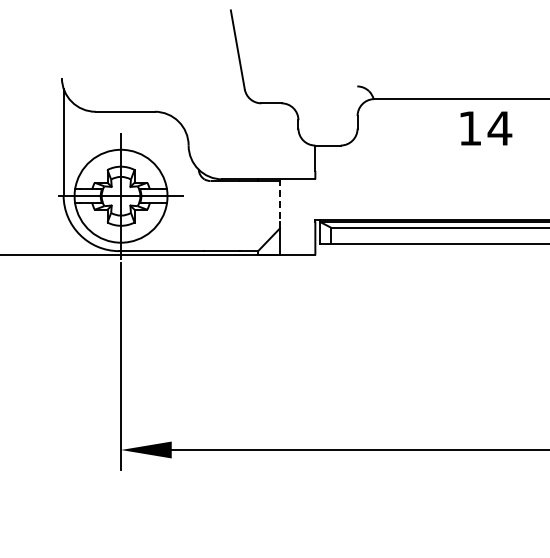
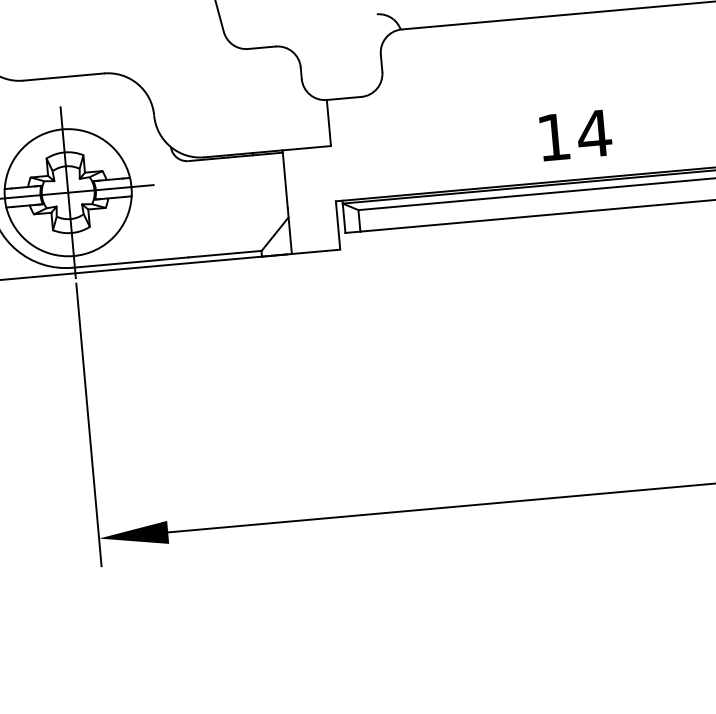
text: (486, 128) -> (576, 135), moved
line: (279, 200) -> (284, 179), dashed -> solid

